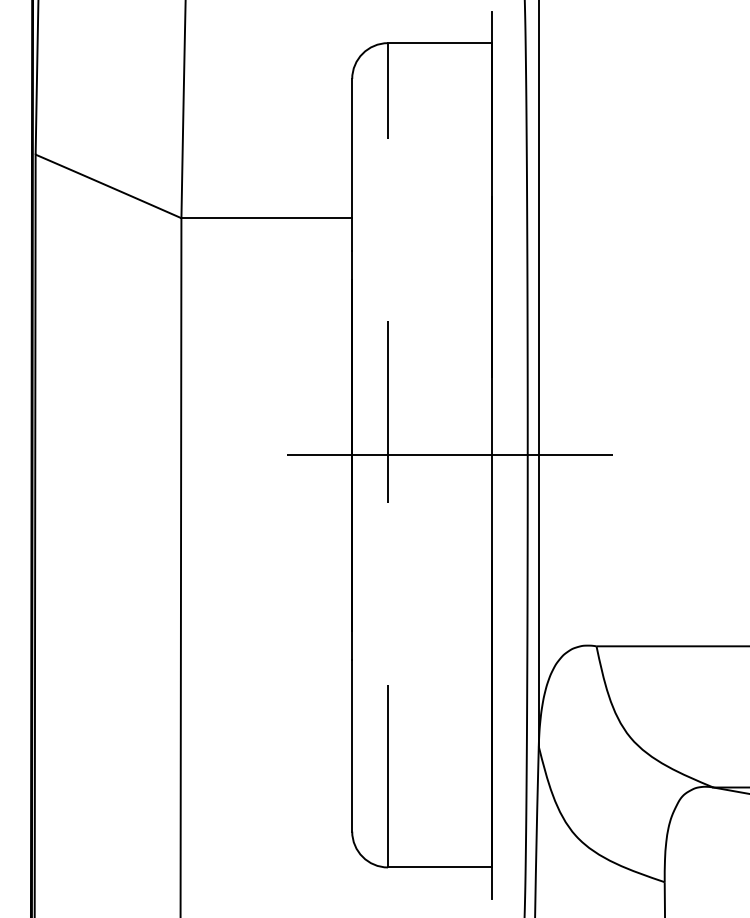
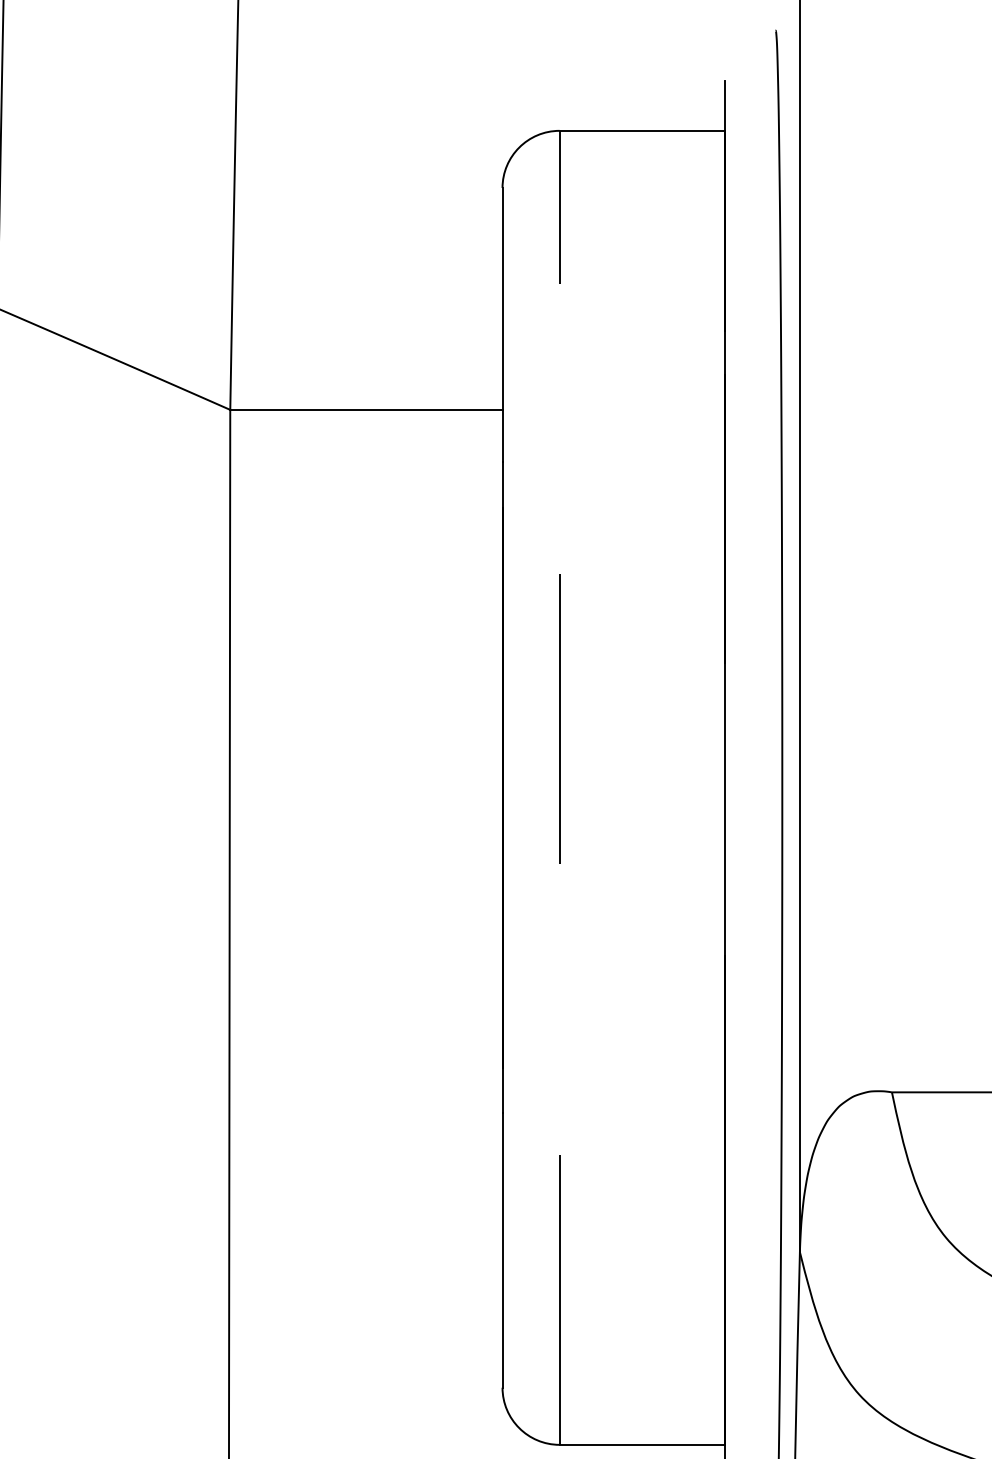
line: (449, 455) -> (657, 788), removed

